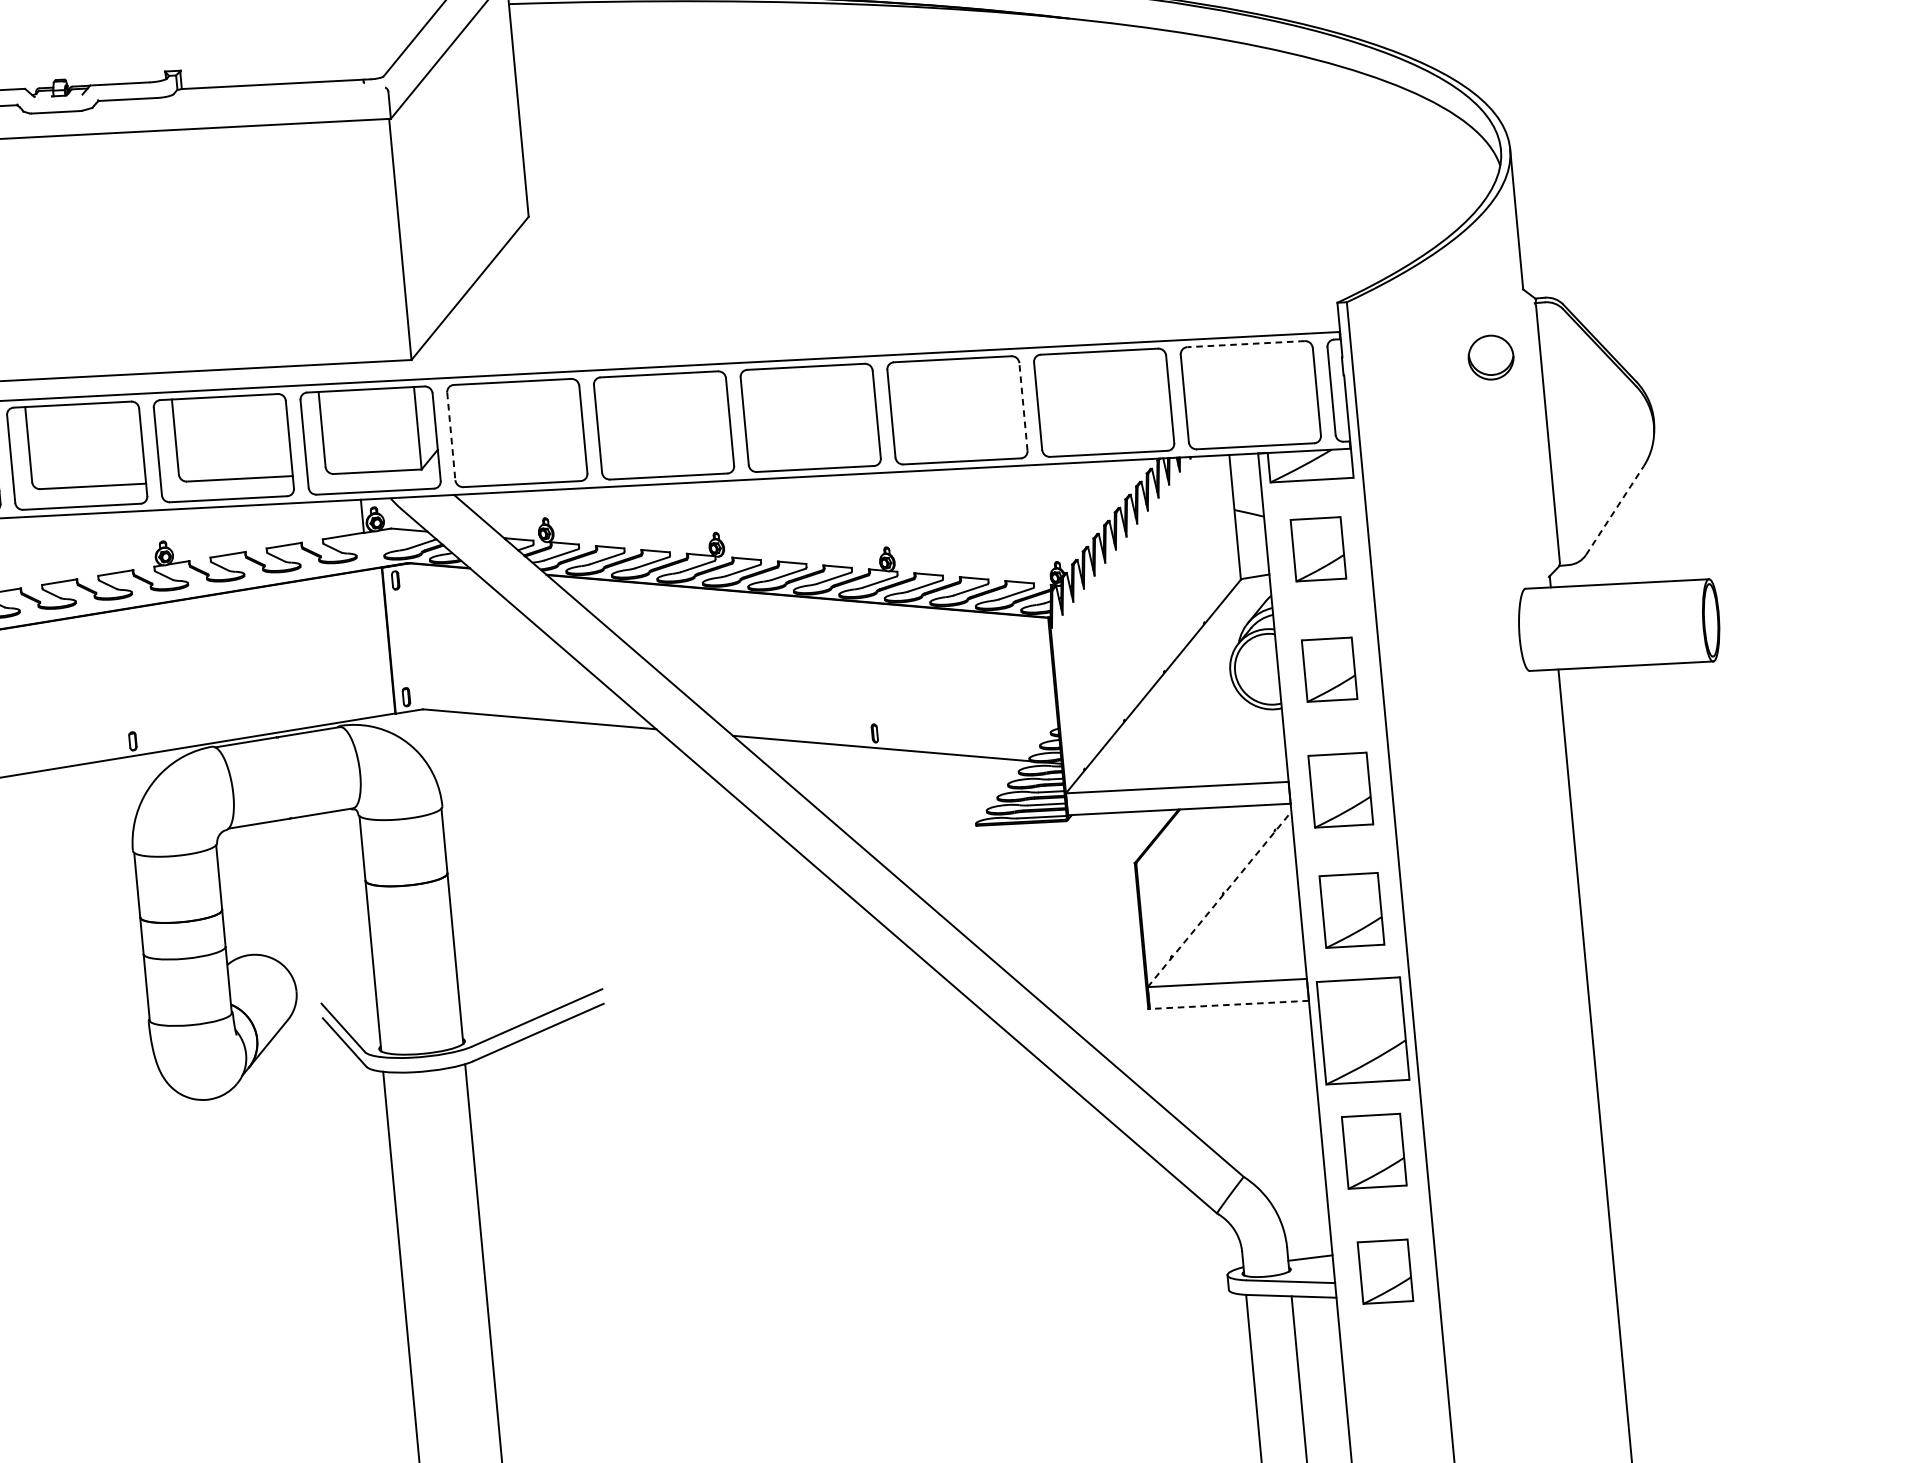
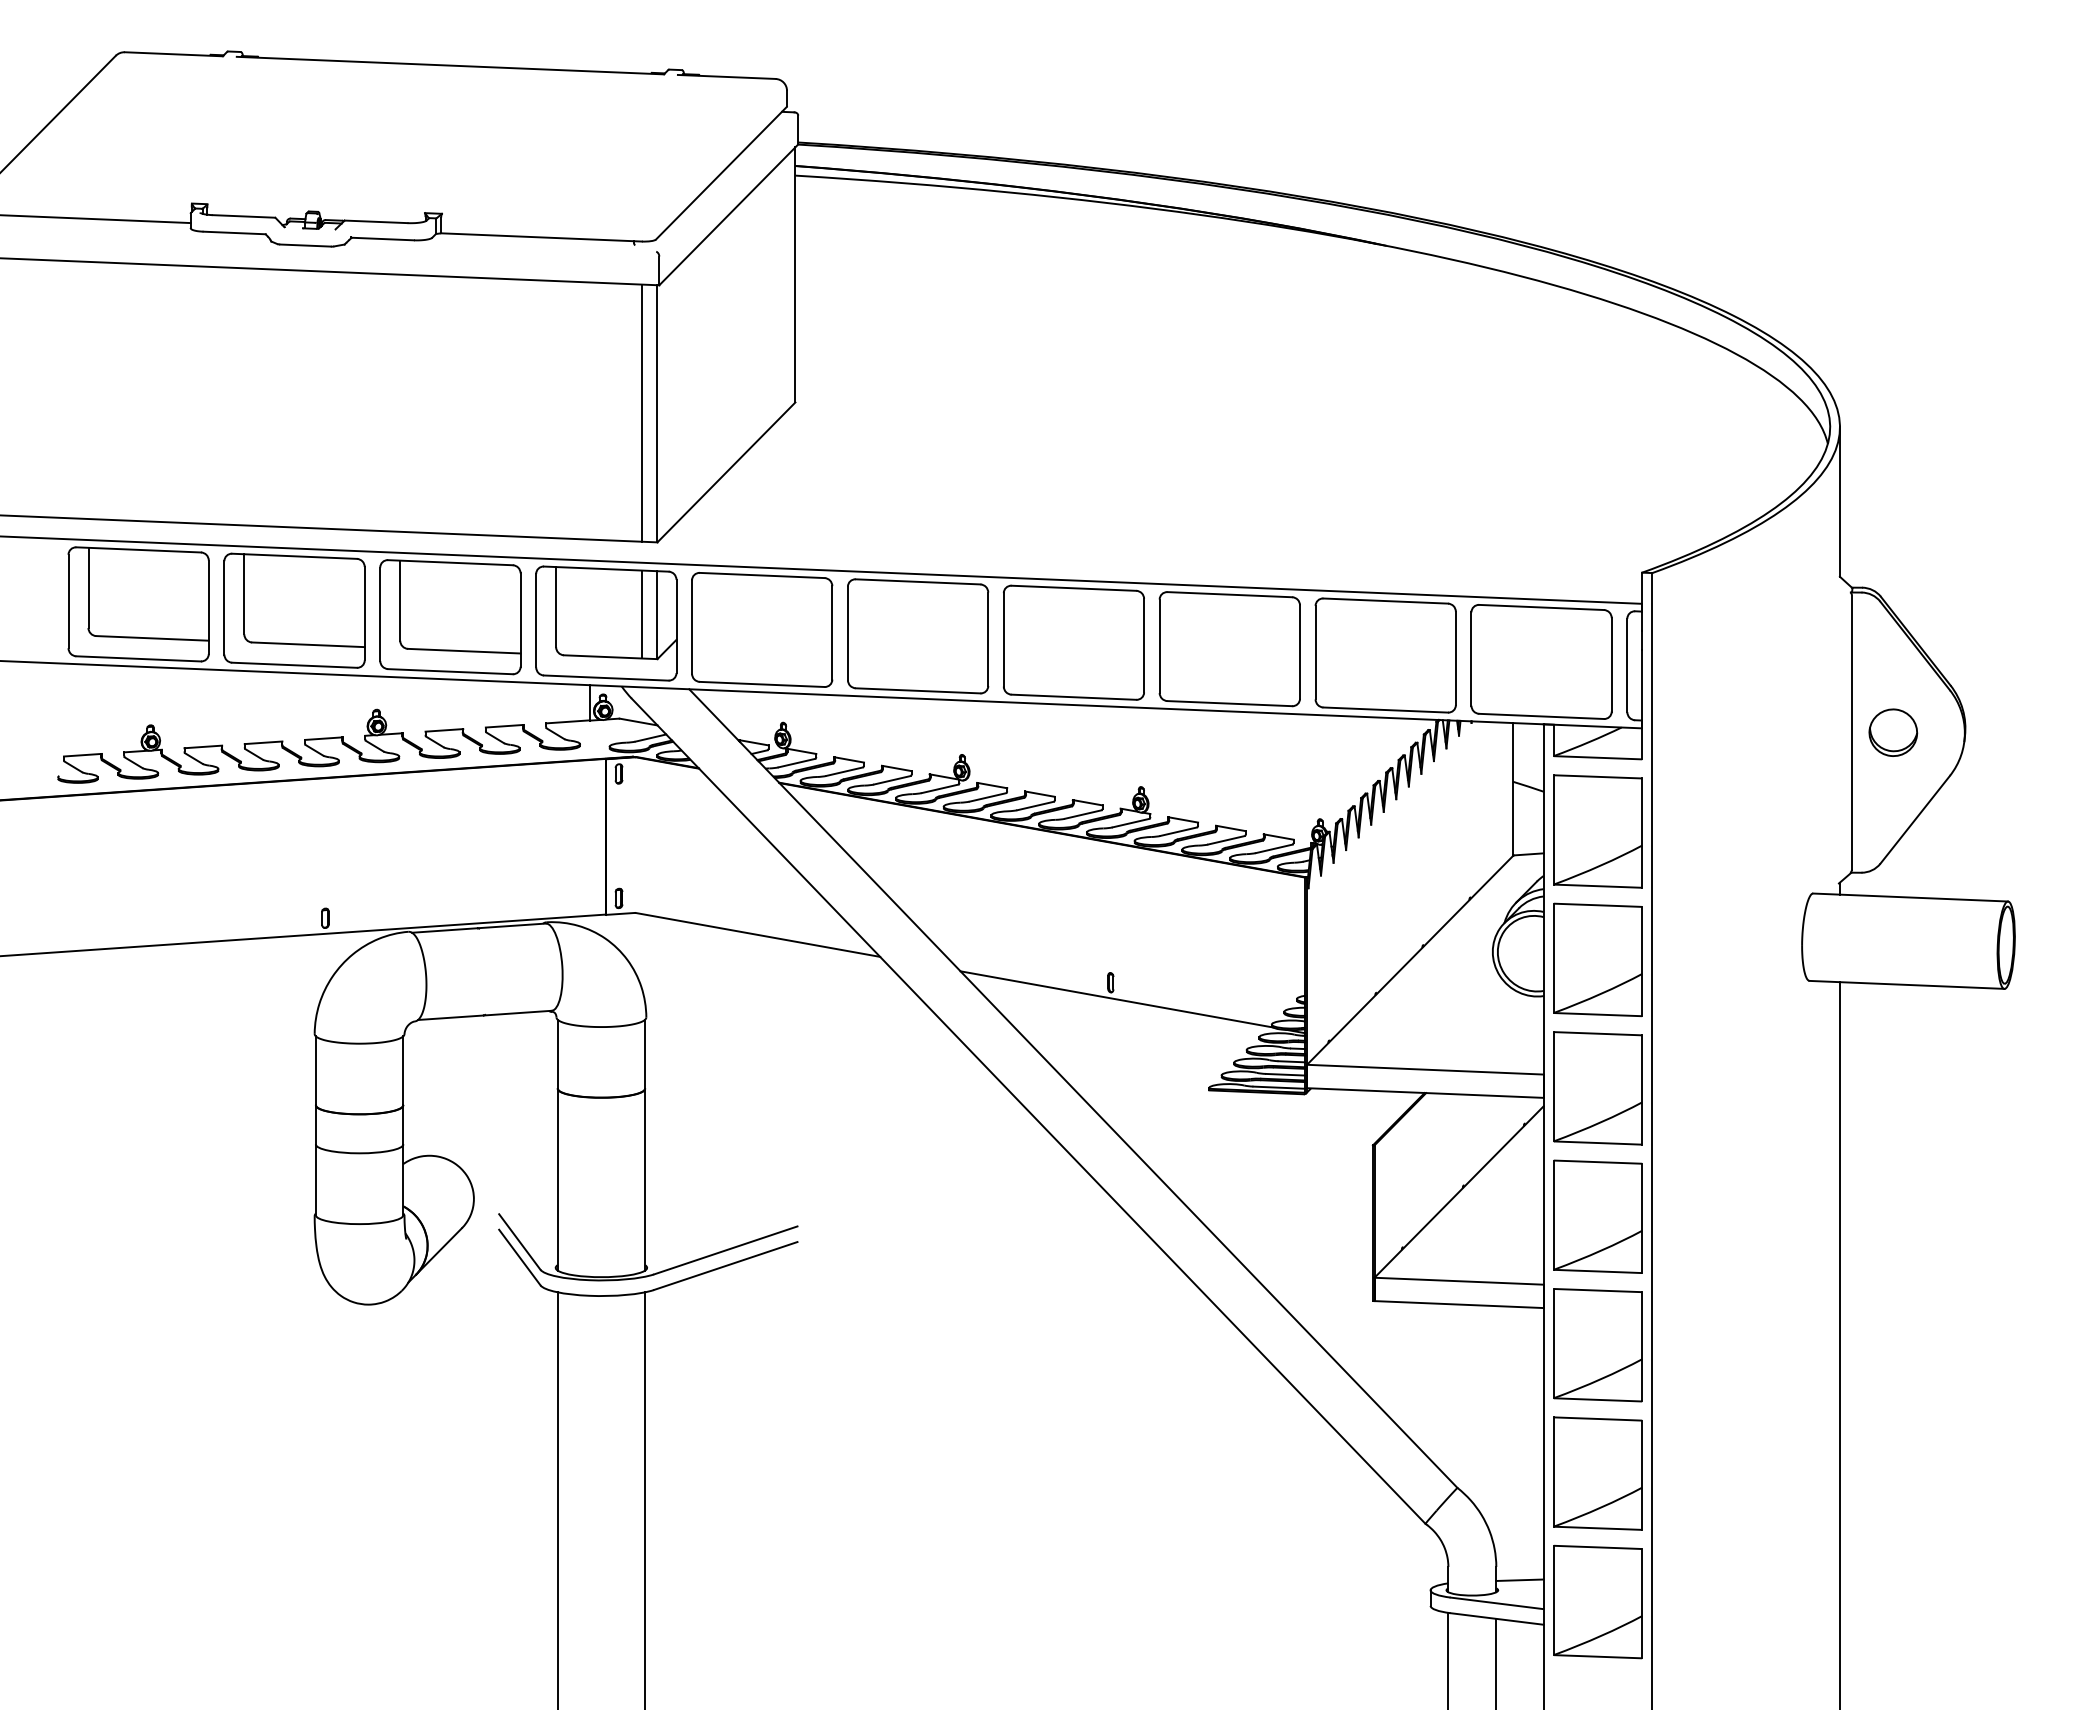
line: (385, 239) -> (641, 412), added
line: (1246, 344) -> (1541, 607), dashed -> solid
part: (1491, 357) -> (1893, 732), moved
line: (1023, 407) -> (1299, 652), dashed -> solid
line: (402, 429) -> (641, 614), added
line: (451, 436) -> (692, 627), dashed -> solid
line: (1615, 510) -> (1915, 819), dashed -> solid
part: (1318, 549) -> (1597, 831), size x1.67
part: (1329, 669) -> (1597, 959), size x1.67
part: (1340, 790) -> (1597, 1088), size x1.43
line: (1219, 898) -> (1459, 1191), dashed -> solid
part: (1351, 910) -> (1597, 1216), size x1.43
line: (1229, 1004) -> (1459, 1304), dashed -> solid
part: (1373, 1151) -> (1597, 1473), size x1.43
part: (1384, 1271) -> (1597, 1601), size x1.67

